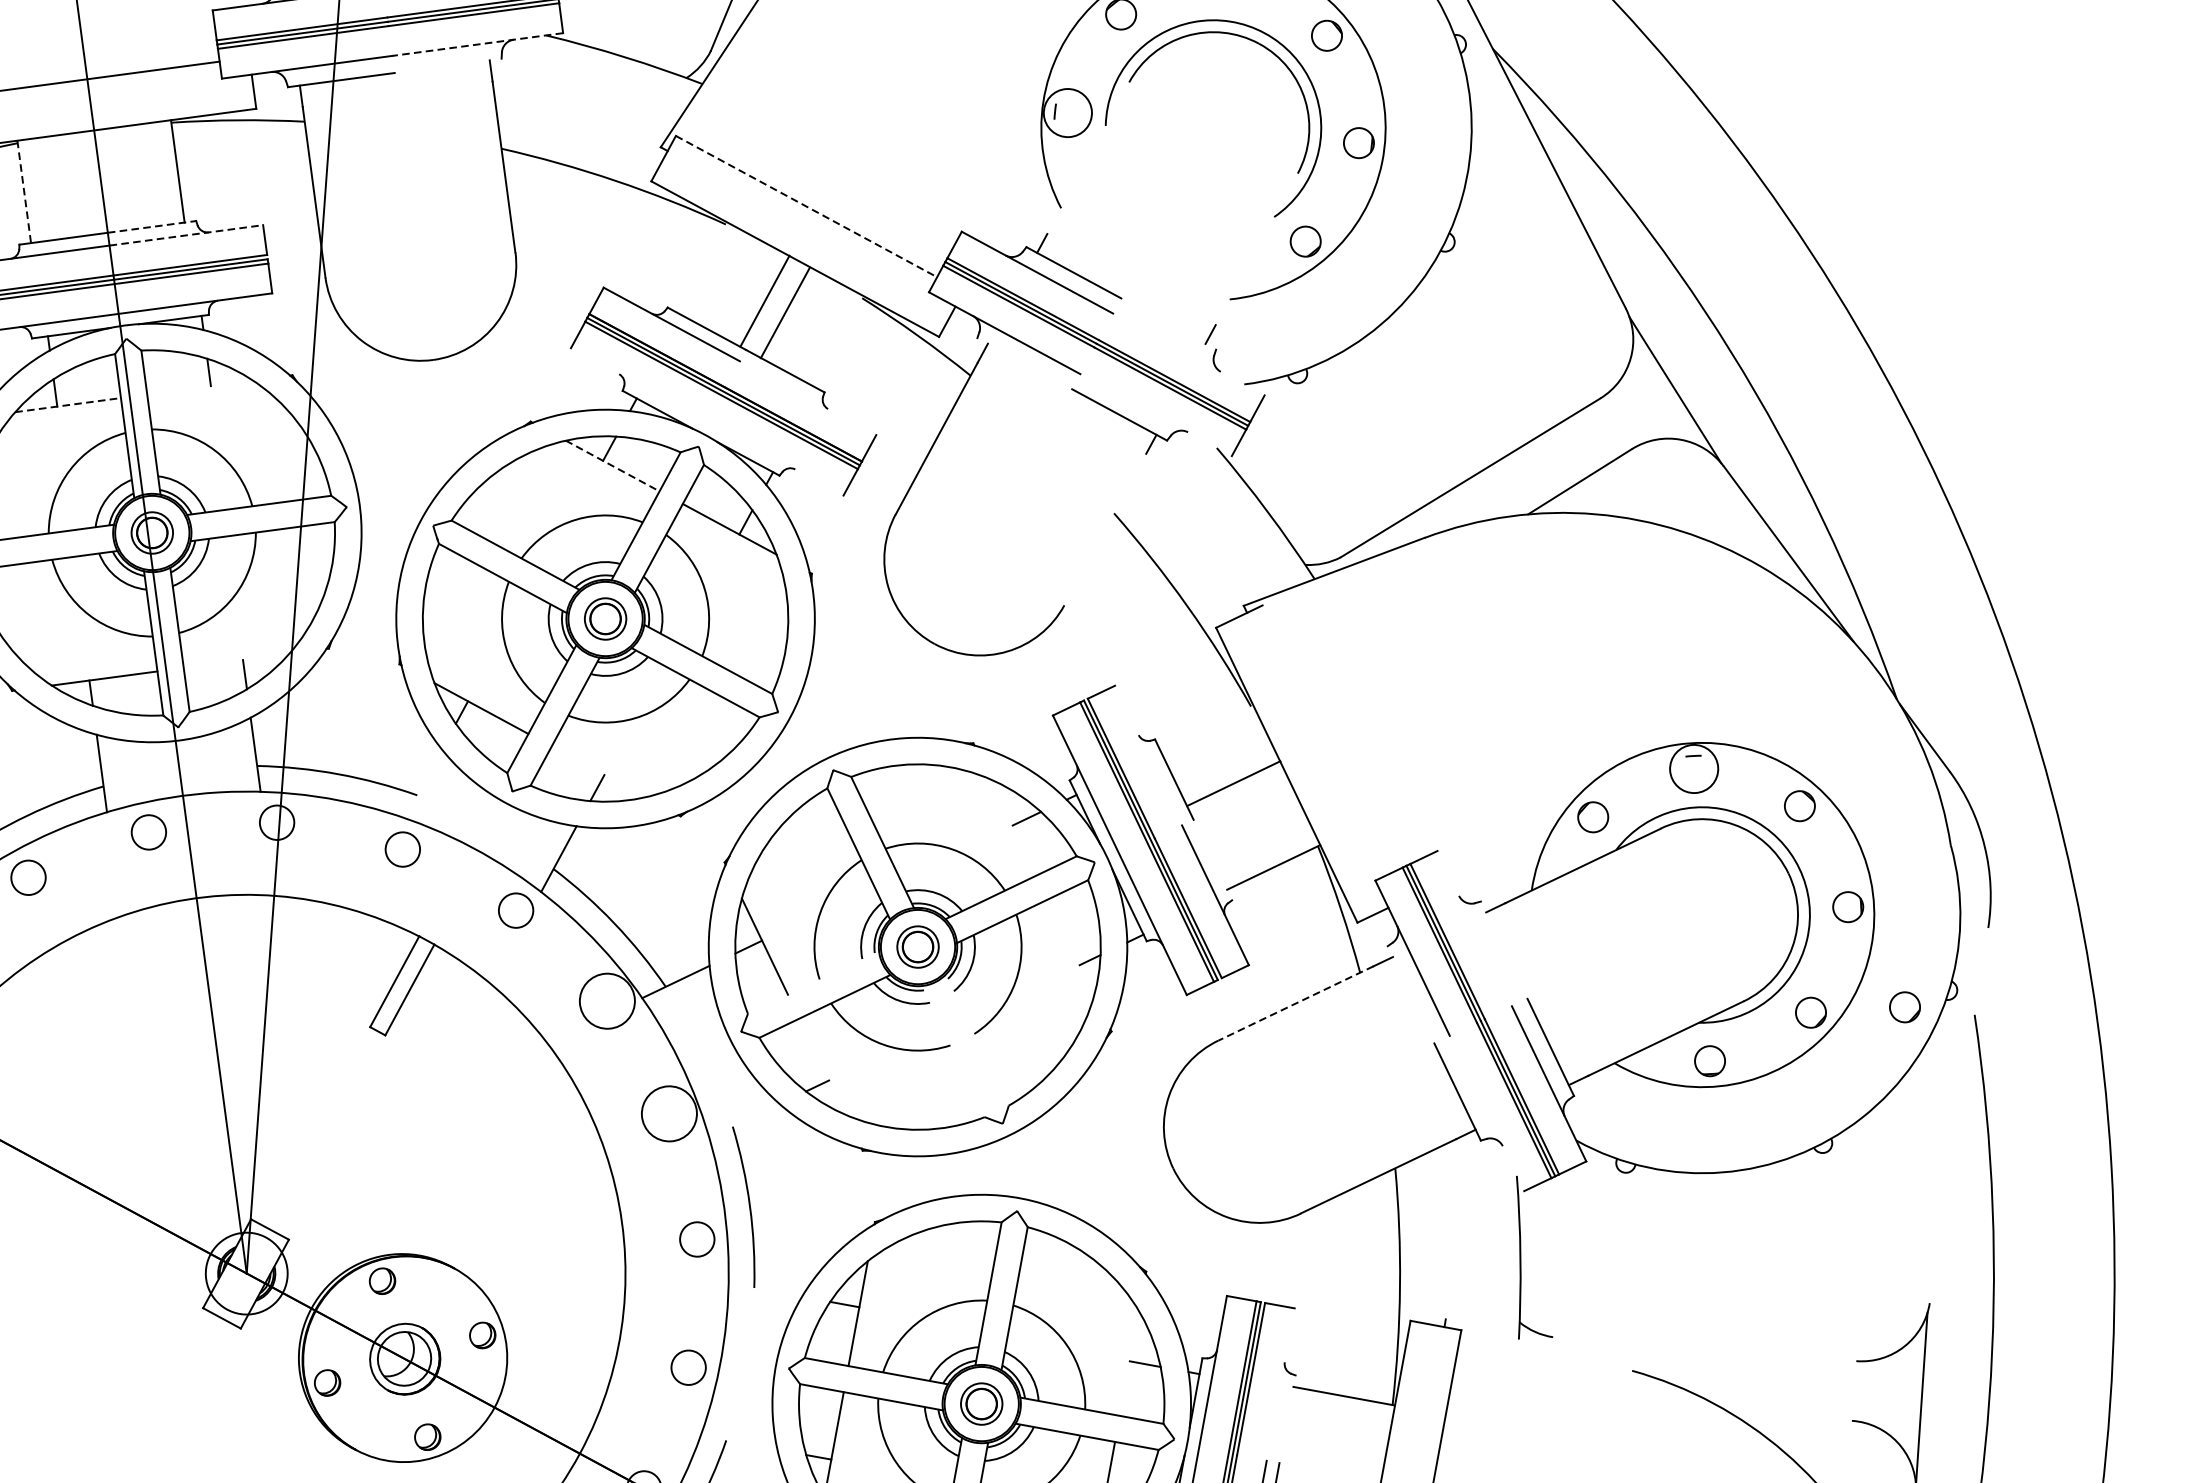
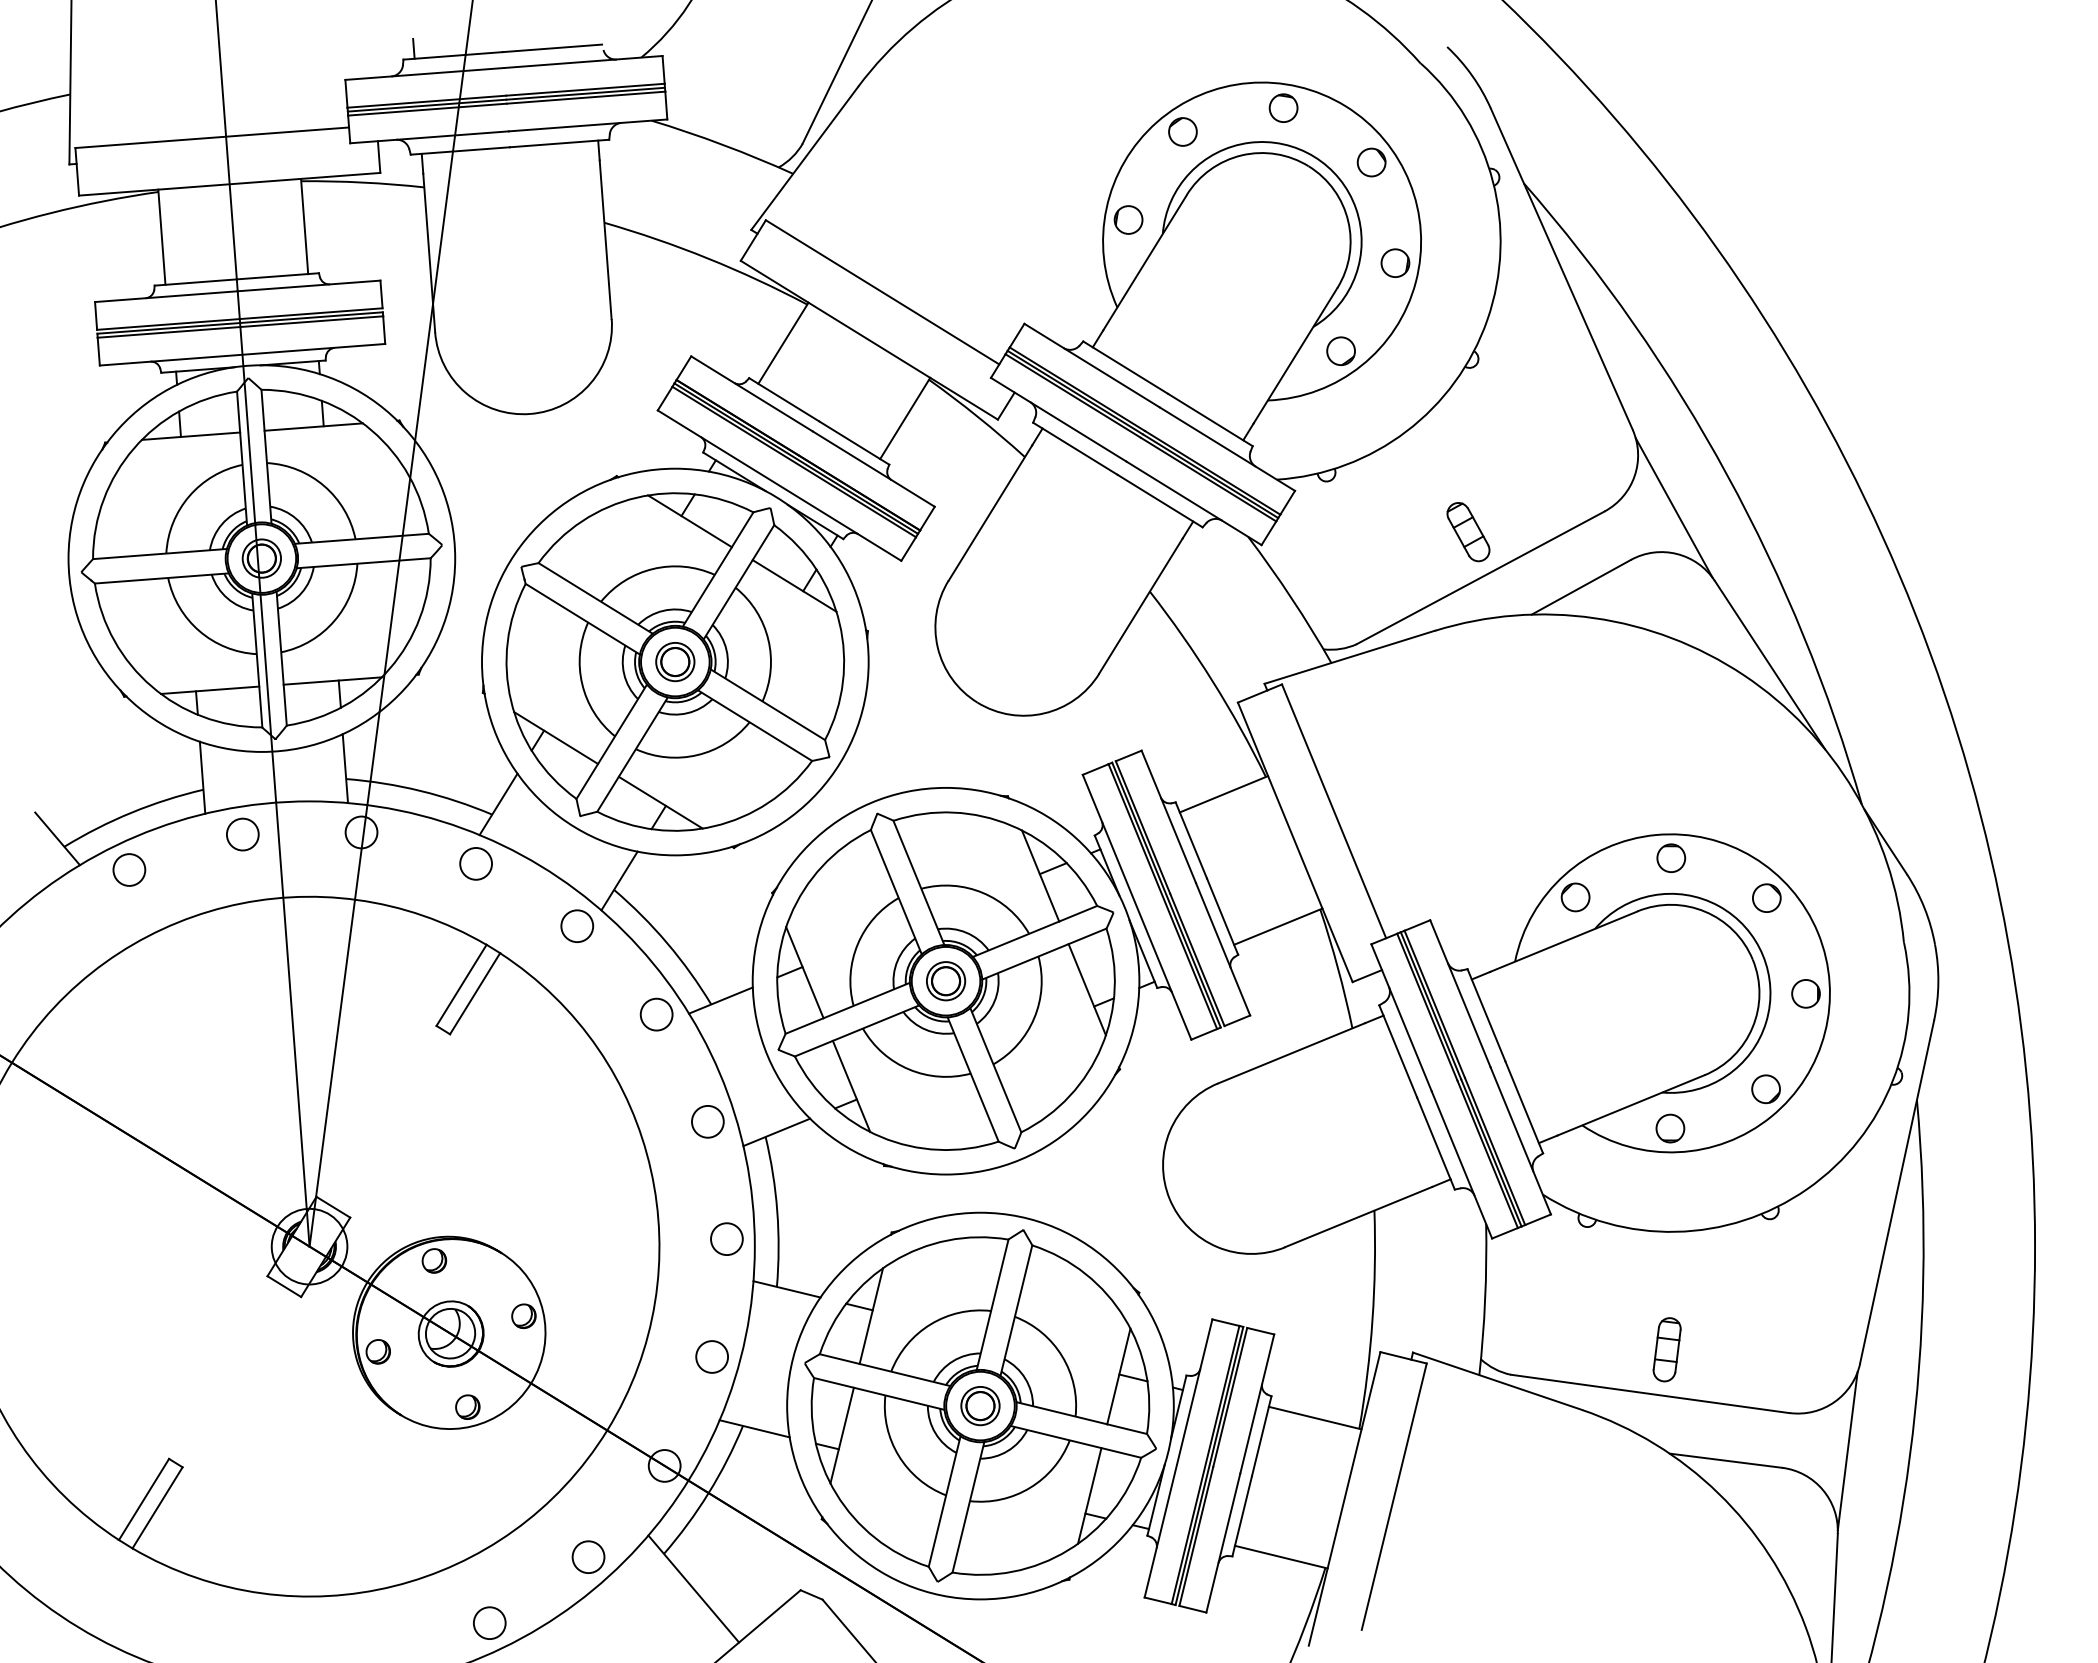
line: (477, 44) -> (587, 125), dashed -> solid
line: (448, 65) -> (559, 143), added
circle: (1067, 112) -> (1128, 219), size x0.62
line: (1087, 157) -> (1144, 262), added
line: (23, 192) -> (161, 237), dashed -> solid
line: (806, 206) -> (882, 292), dashed -> solid
line: (152, 227) -> (278, 276), dashed -> solid
line: (186, 234) -> (309, 285), dashed -> solid
line: (1256, 249) -> (1295, 355), added
line: (765, 301) -> (905, 418), moved
line: (785, 312) -> (783, 342), moved
line: (1168, 323) -> (1210, 419), added
line: (1189, 353) -> (1227, 448), added
line: (1024, 363) -> (1075, 448), added
line: (199, 387) -> (313, 426), added
line: (807, 397) -> (873, 468), added
line: (68, 405) -> (191, 436), dashed -> solid
line: (1155, 415) -> (1193, 503), added
line: (707, 421) -> (779, 485), added
part: (1454, 429) -> (1468, 532), added
line: (613, 466) -> (690, 521), dashed -> solid
line: (1104, 528) -> (1140, 605), added
line: (236, 660) -> (332, 680), added
line: (1327, 739) -> (1334, 811), added
line: (1148, 755) -> (1168, 816), added
circle: (1694, 769) -> (1671, 858), size x0.62
line: (598, 771) -> (660, 802), added
line: (423, 783) -> (498, 804), added
line: (1233, 783) -> (1223, 794), moved
line: (1013, 826) -> (1040, 875), added
line: (1212, 859) -> (1222, 916), added
line: (1474, 928) -> (1460, 993), added
line: (1070, 947) -> (1086, 989), added
line: (1504, 950) -> (1486, 1015), added
line: (813, 981) -> (847, 1007), added
line: (1411, 994) -> (1398, 1051), added
circle: (607, 1001) -> (656, 1014), size x0.62
line: (1295, 1003) -> (1291, 1053), dashed -> solid
part: (1904, 1007) -> (1852, 1089), removed
line: (977, 1040) -> (995, 1070), added
line: (952, 1051) -> (972, 1079), added
line: (822, 1066) -> (851, 1086), added
circle: (668, 1113) -> (707, 1121), size x0.62
line: (1486, 1113) -> (1461, 1164), added
line: (1959, 1115) -> (1897, 1191), added
line: (744, 1121) -> (776, 1132), added
line: (764, 1290) -> (786, 1289), added
part: (1719, 1300) -> (1666, 1349), added
line: (1538, 1344) -> (1497, 1380), added
line: (1705, 1348) -> (1650, 1393), added
line: (1129, 1363) -> (1118, 1376), added
line: (1280, 1384) -> (1257, 1403), added
line: (1790, 1416) -> (1725, 1460), added
line: (1287, 1419) -> (1261, 1436), added
line: (738, 1442) -> (754, 1428), added

